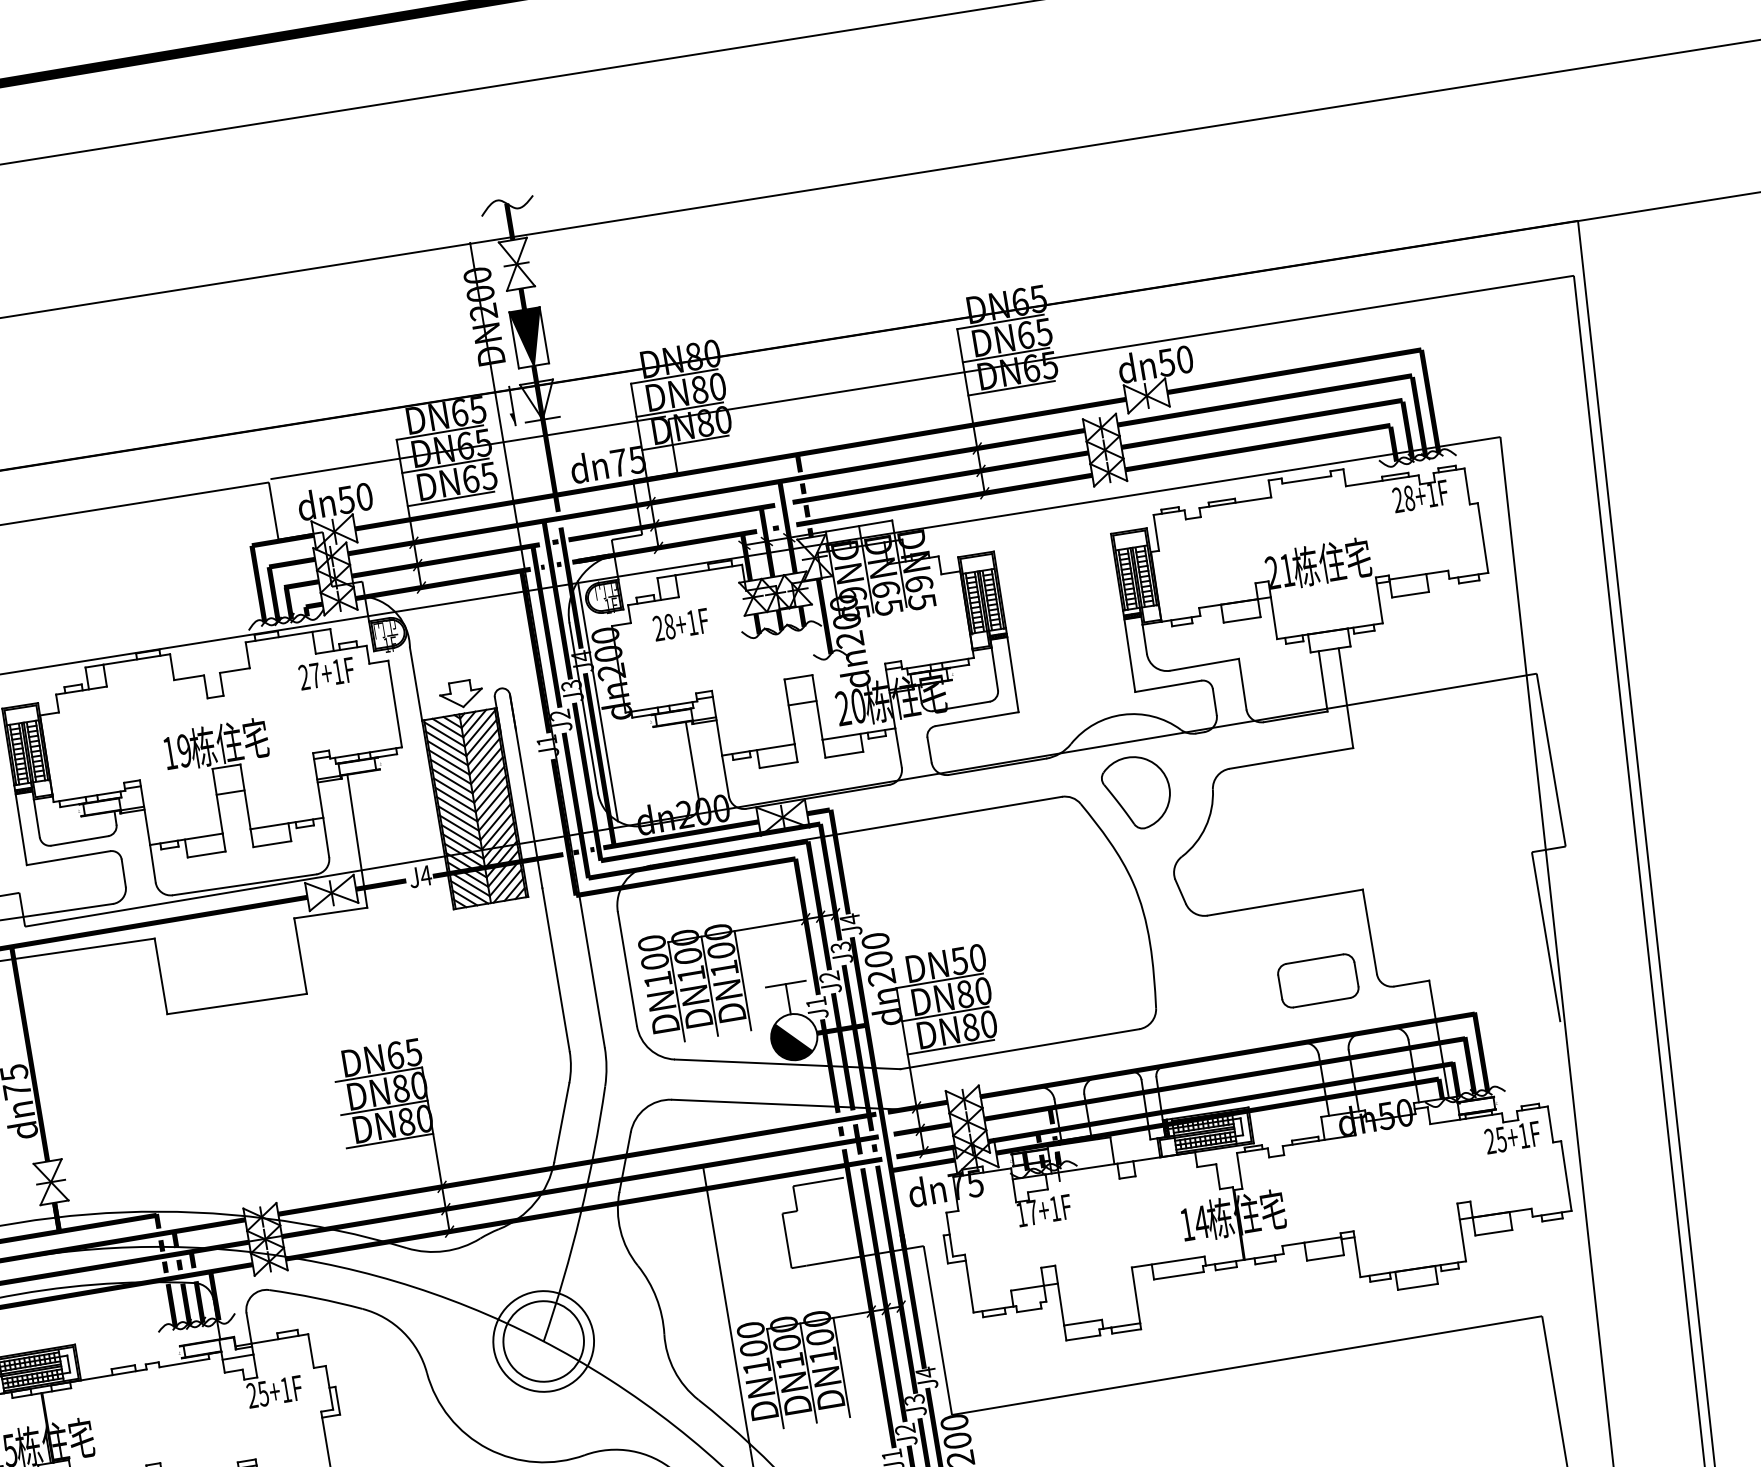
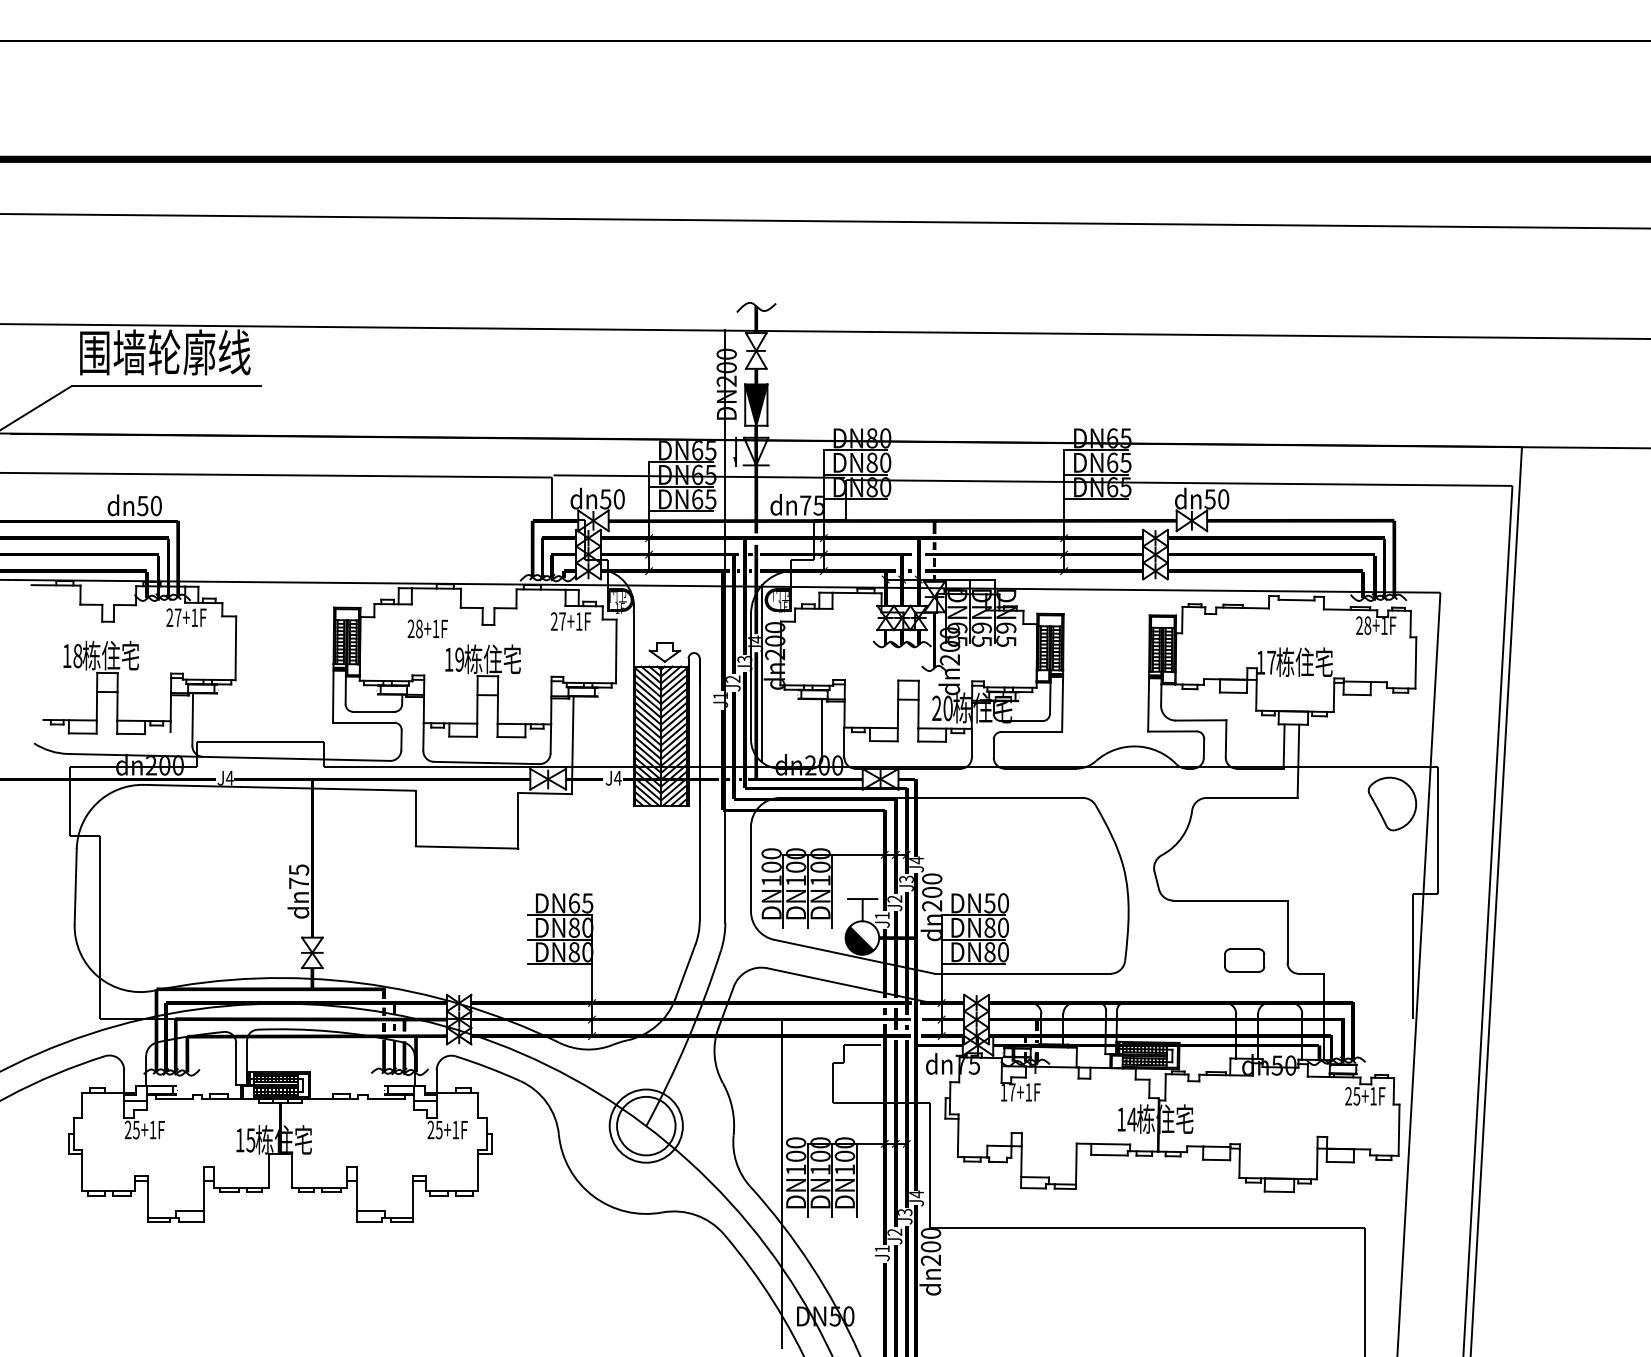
text: (1280, 571) -> (1266, 662), 21 -> 17
text: (680, 624) -> (427, 628), moved
part: (1137, 792) -> (1392, 803), moved
part: (1318, 980) -> (1244, 960), size x0.7

